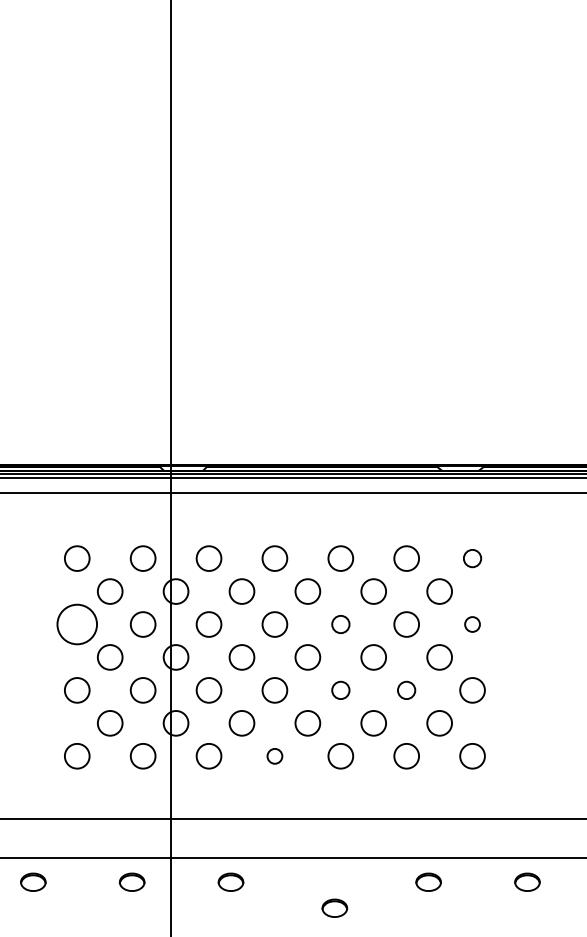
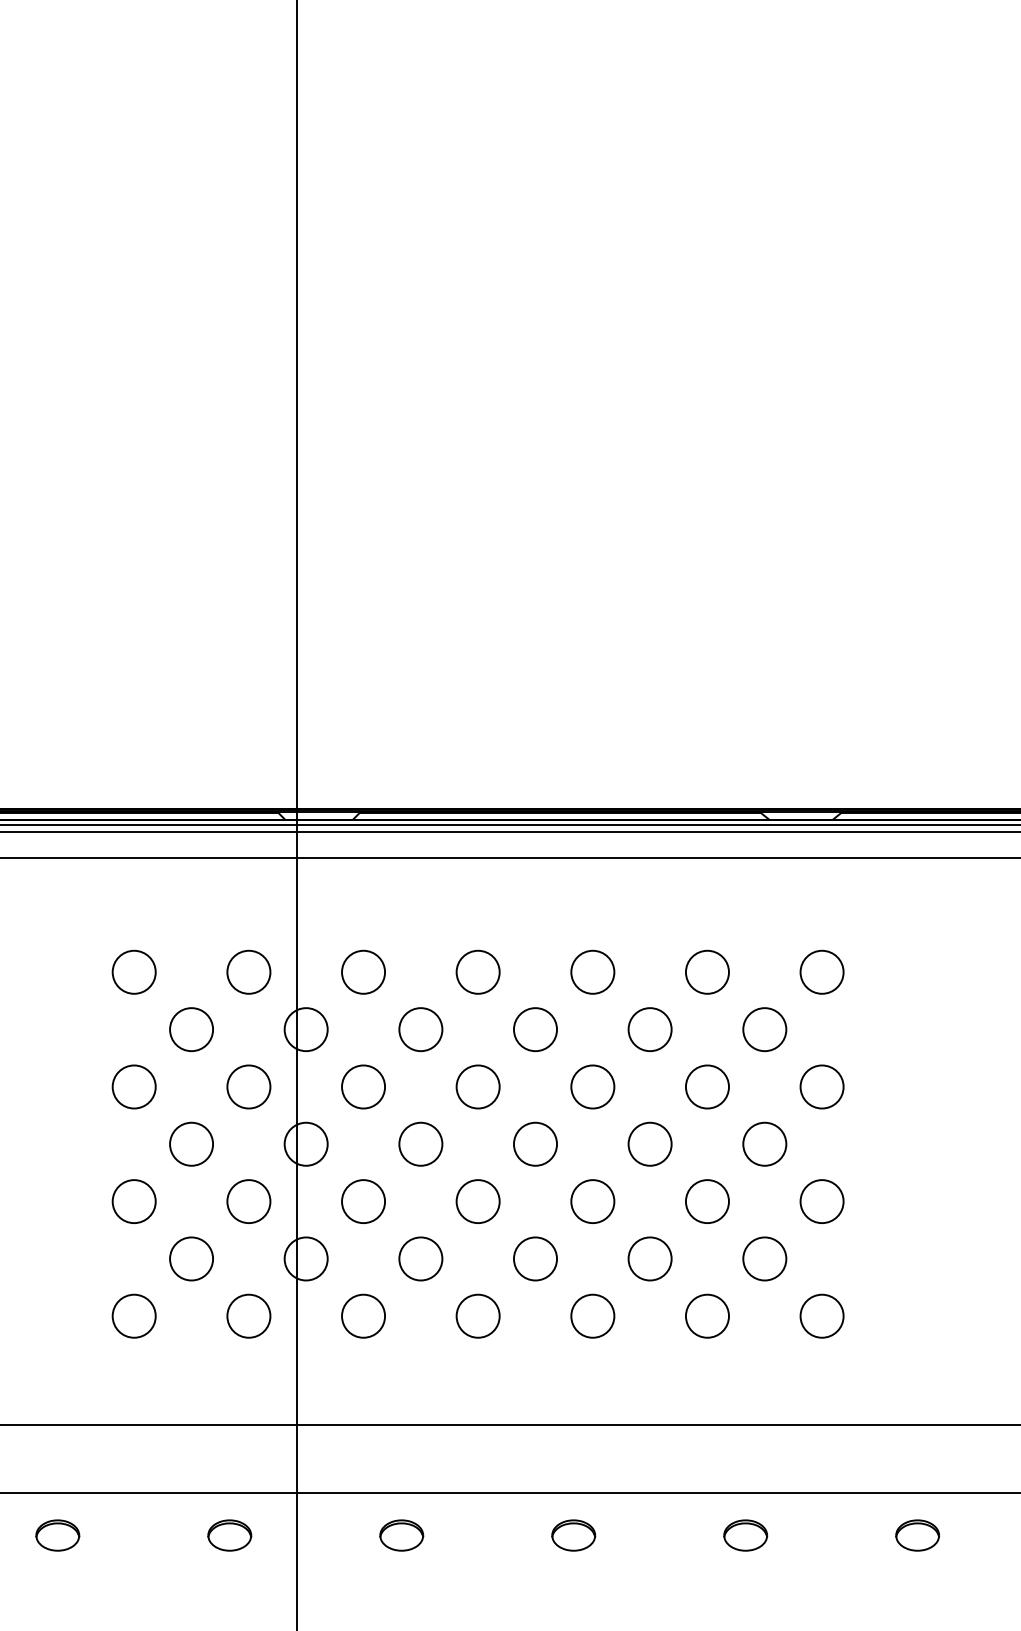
circle: (472, 558) -> (821, 972), size x1.43
circle: (76, 624) -> (132, 1086), size x0.62
circle: (340, 624) -> (592, 1086), size x1.43
circle: (472, 624) -> (821, 1086), size x1.67
circle: (340, 690) -> (592, 1201), size x1.43
circle: (406, 690) -> (707, 1201), size x1.43
circle: (274, 756) -> (477, 1316), size x1.67
part: (334, 907) -> (573, 1534), moved

